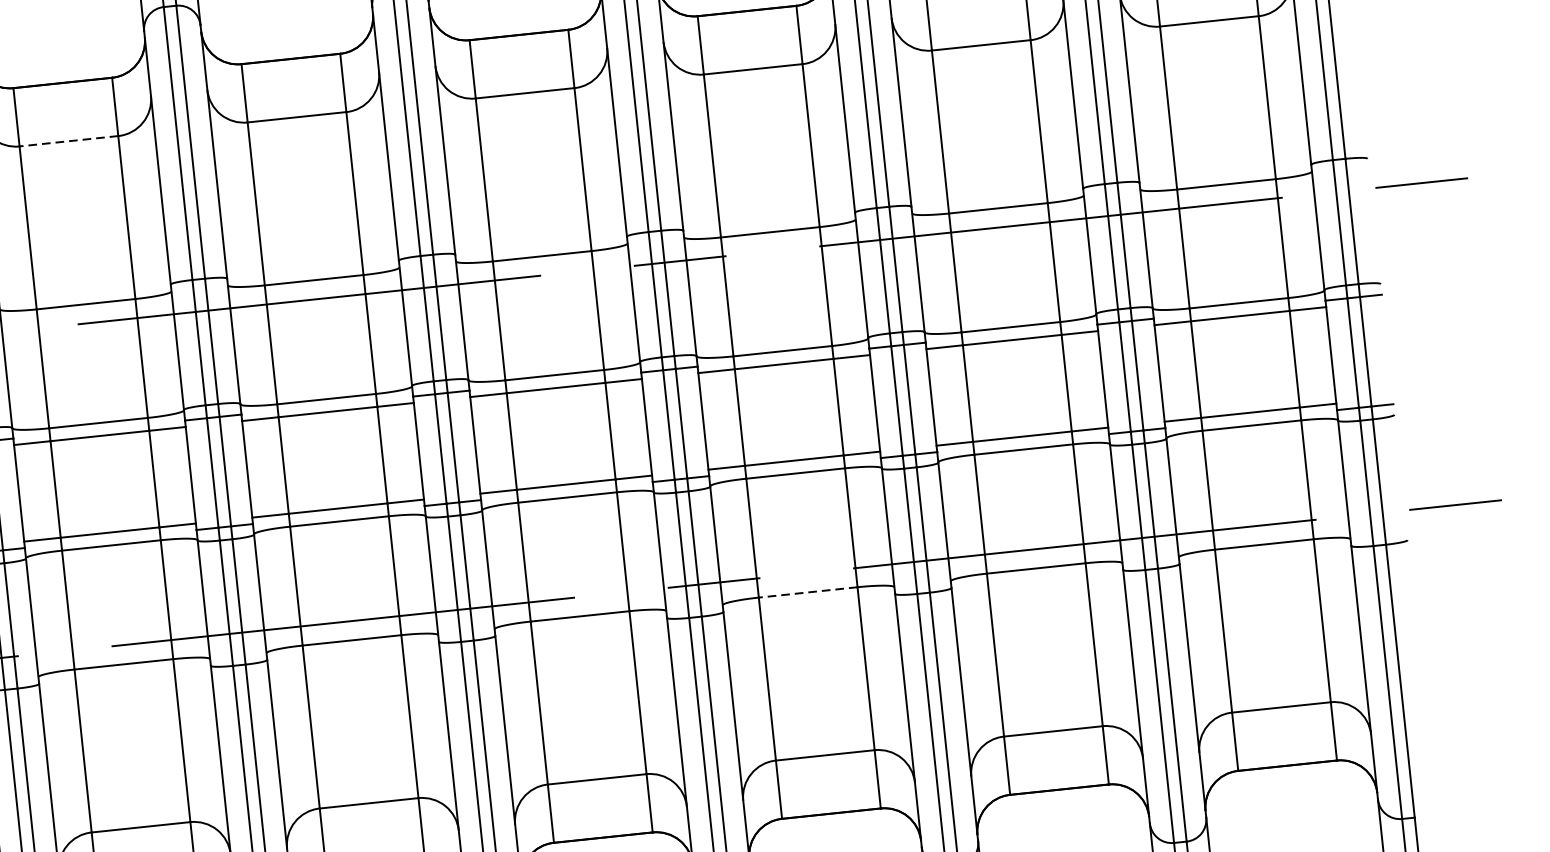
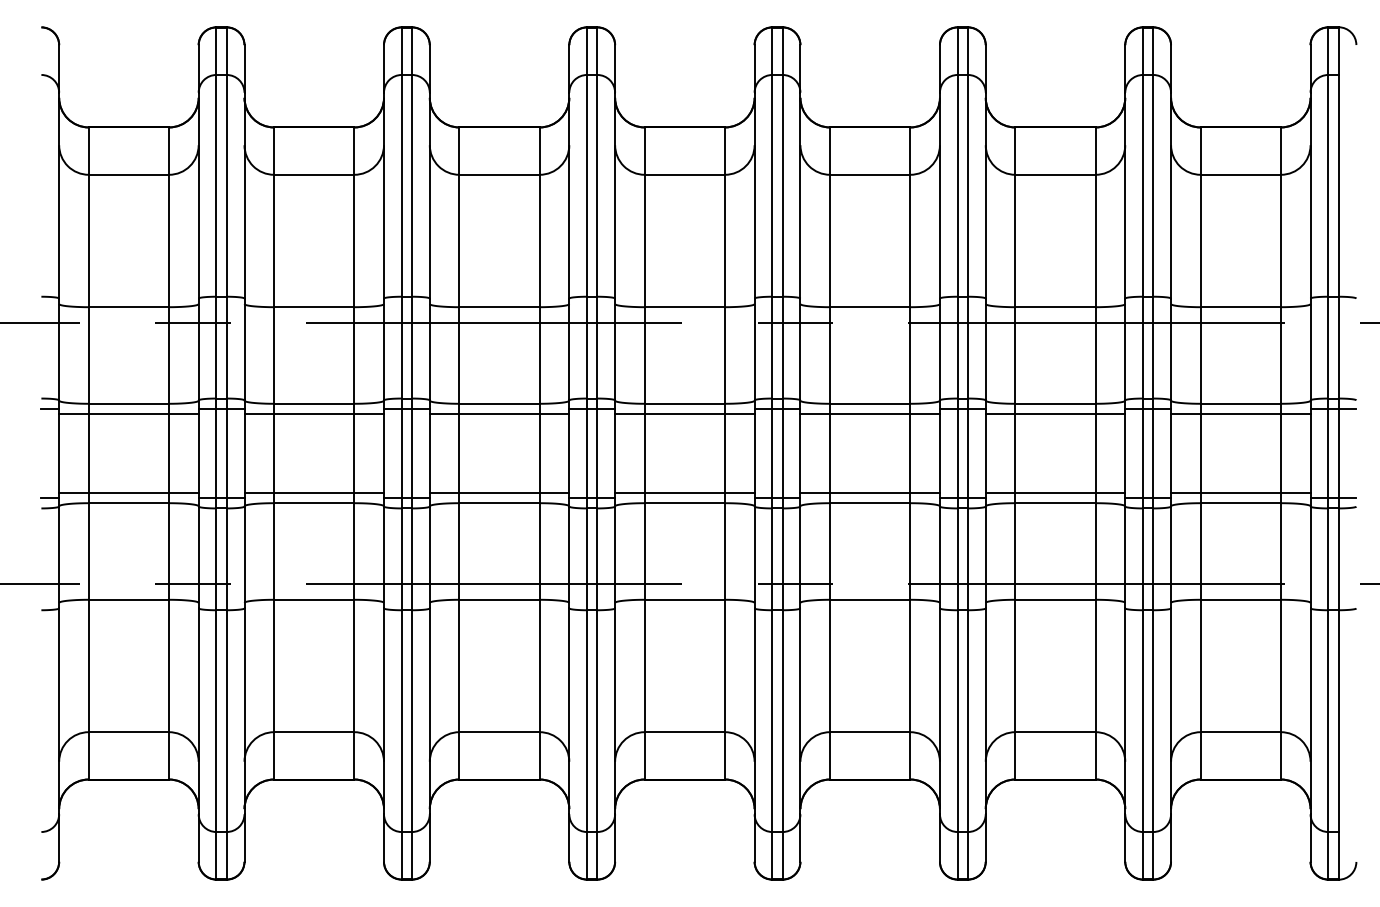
line: (67, 140) -> (313, 174), dashed -> solid
line: (807, 592) -> (869, 599), dashed -> solid

